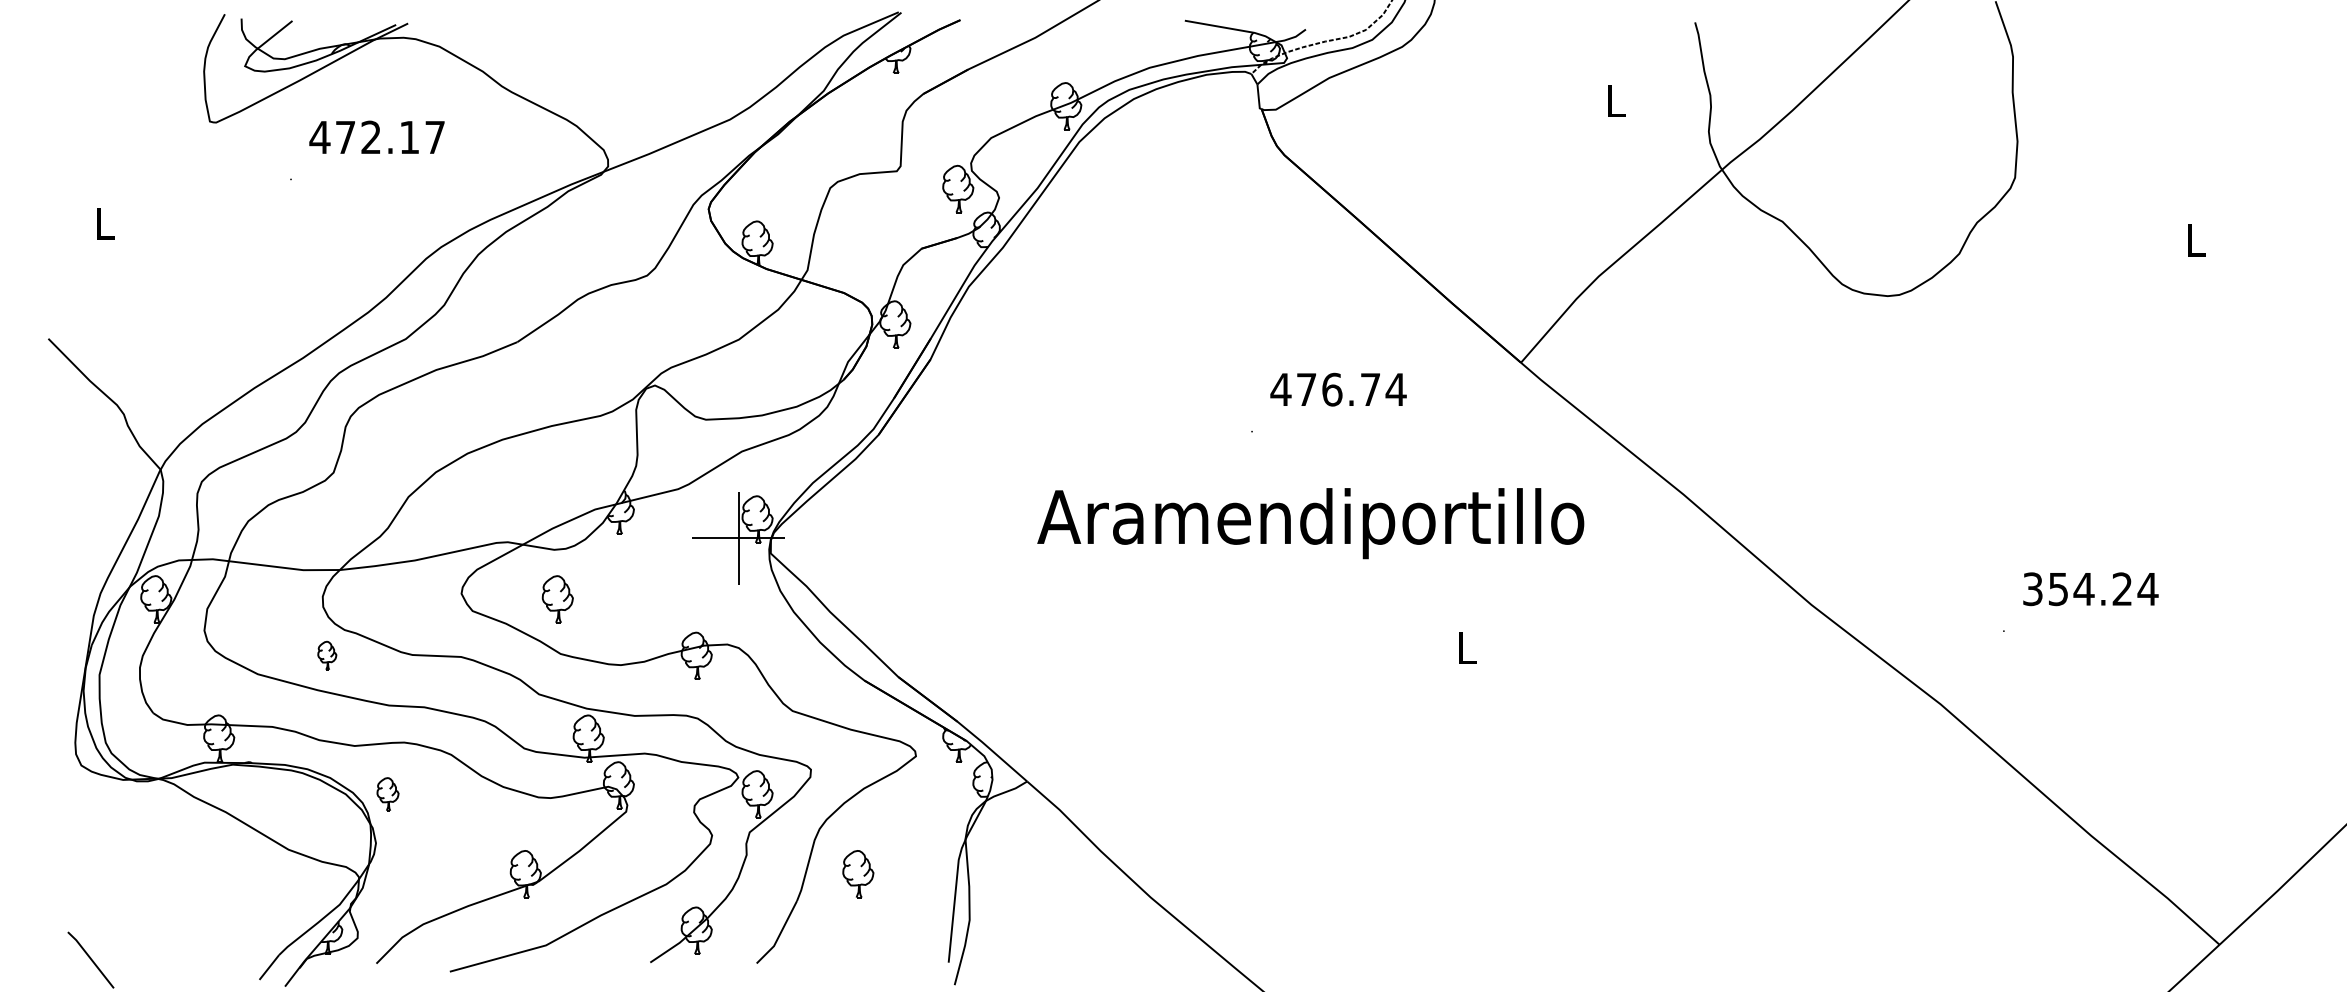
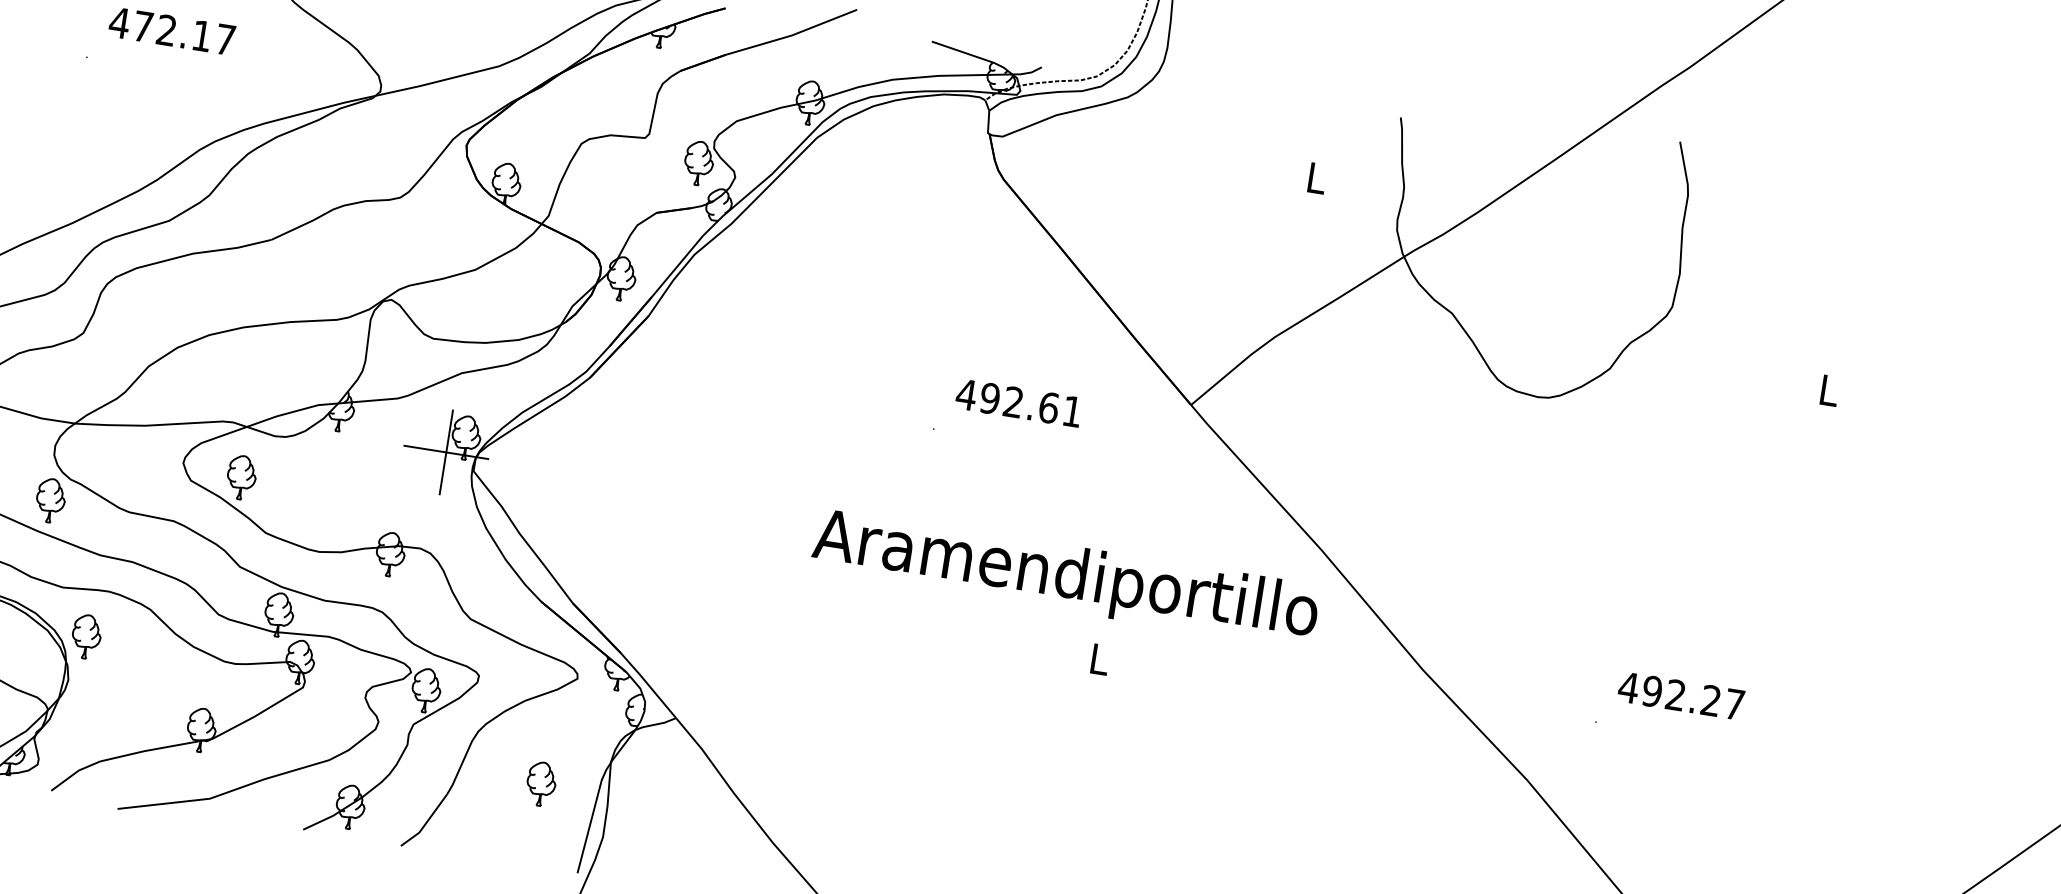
text: (1351, 389) -> (1031, 404), 476.74 -> 492.61
text: (1310, 523) -> (1065, 578), moved
text: (2090, 589) -> (1681, 696), 354.24 -> 492.27
part: (557, 599) -> (241, 477), moved
part: (327, 655) -> (51, 500), size x1.67
part: (387, 794) -> (86, 636), size x1.43
part: (858, 874) -> (541, 784), moved

